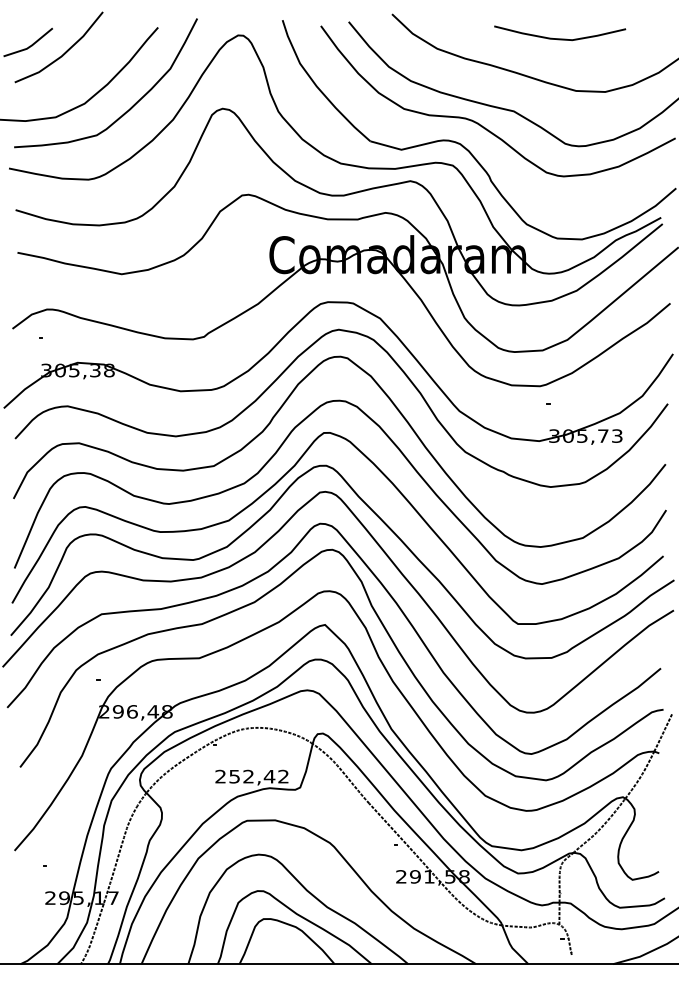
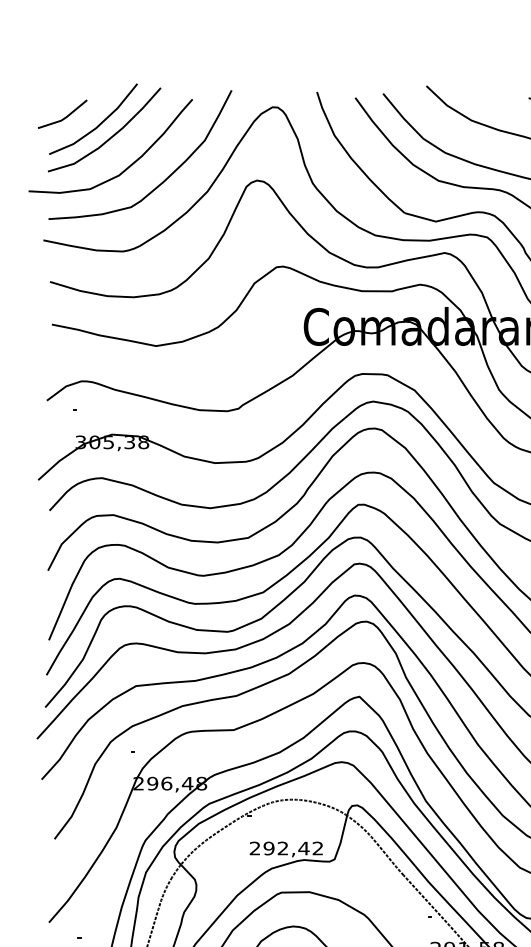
curve: (76, 64) -> (110, 136), added
text: (234, 776) -> (268, 848), 252,42 -> 292,42

